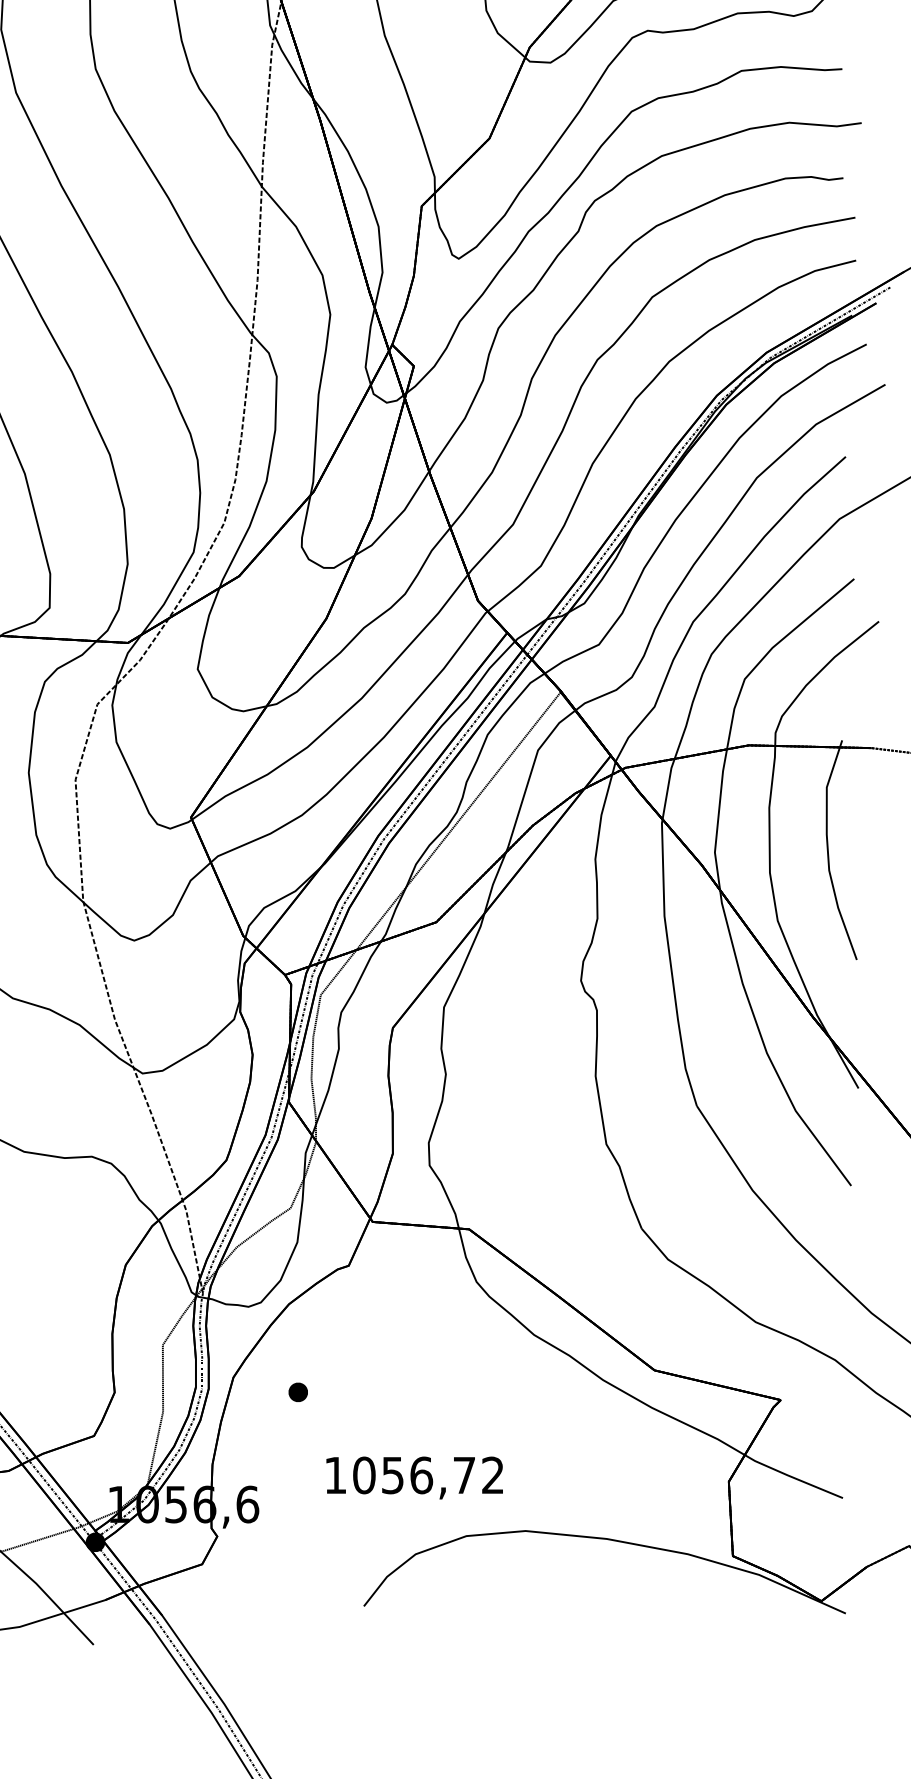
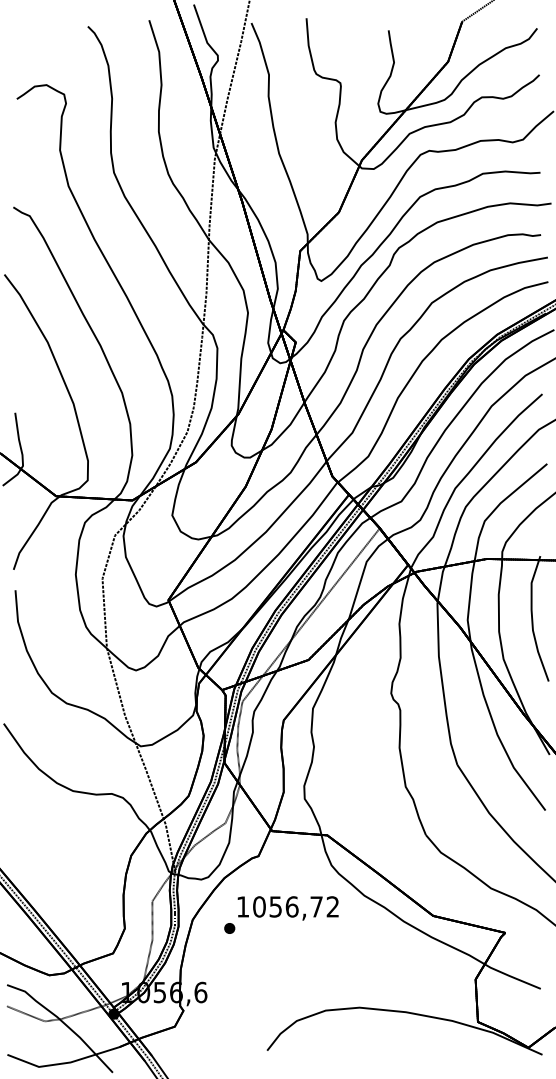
text: (413, 1478) -> (287, 908), moved

